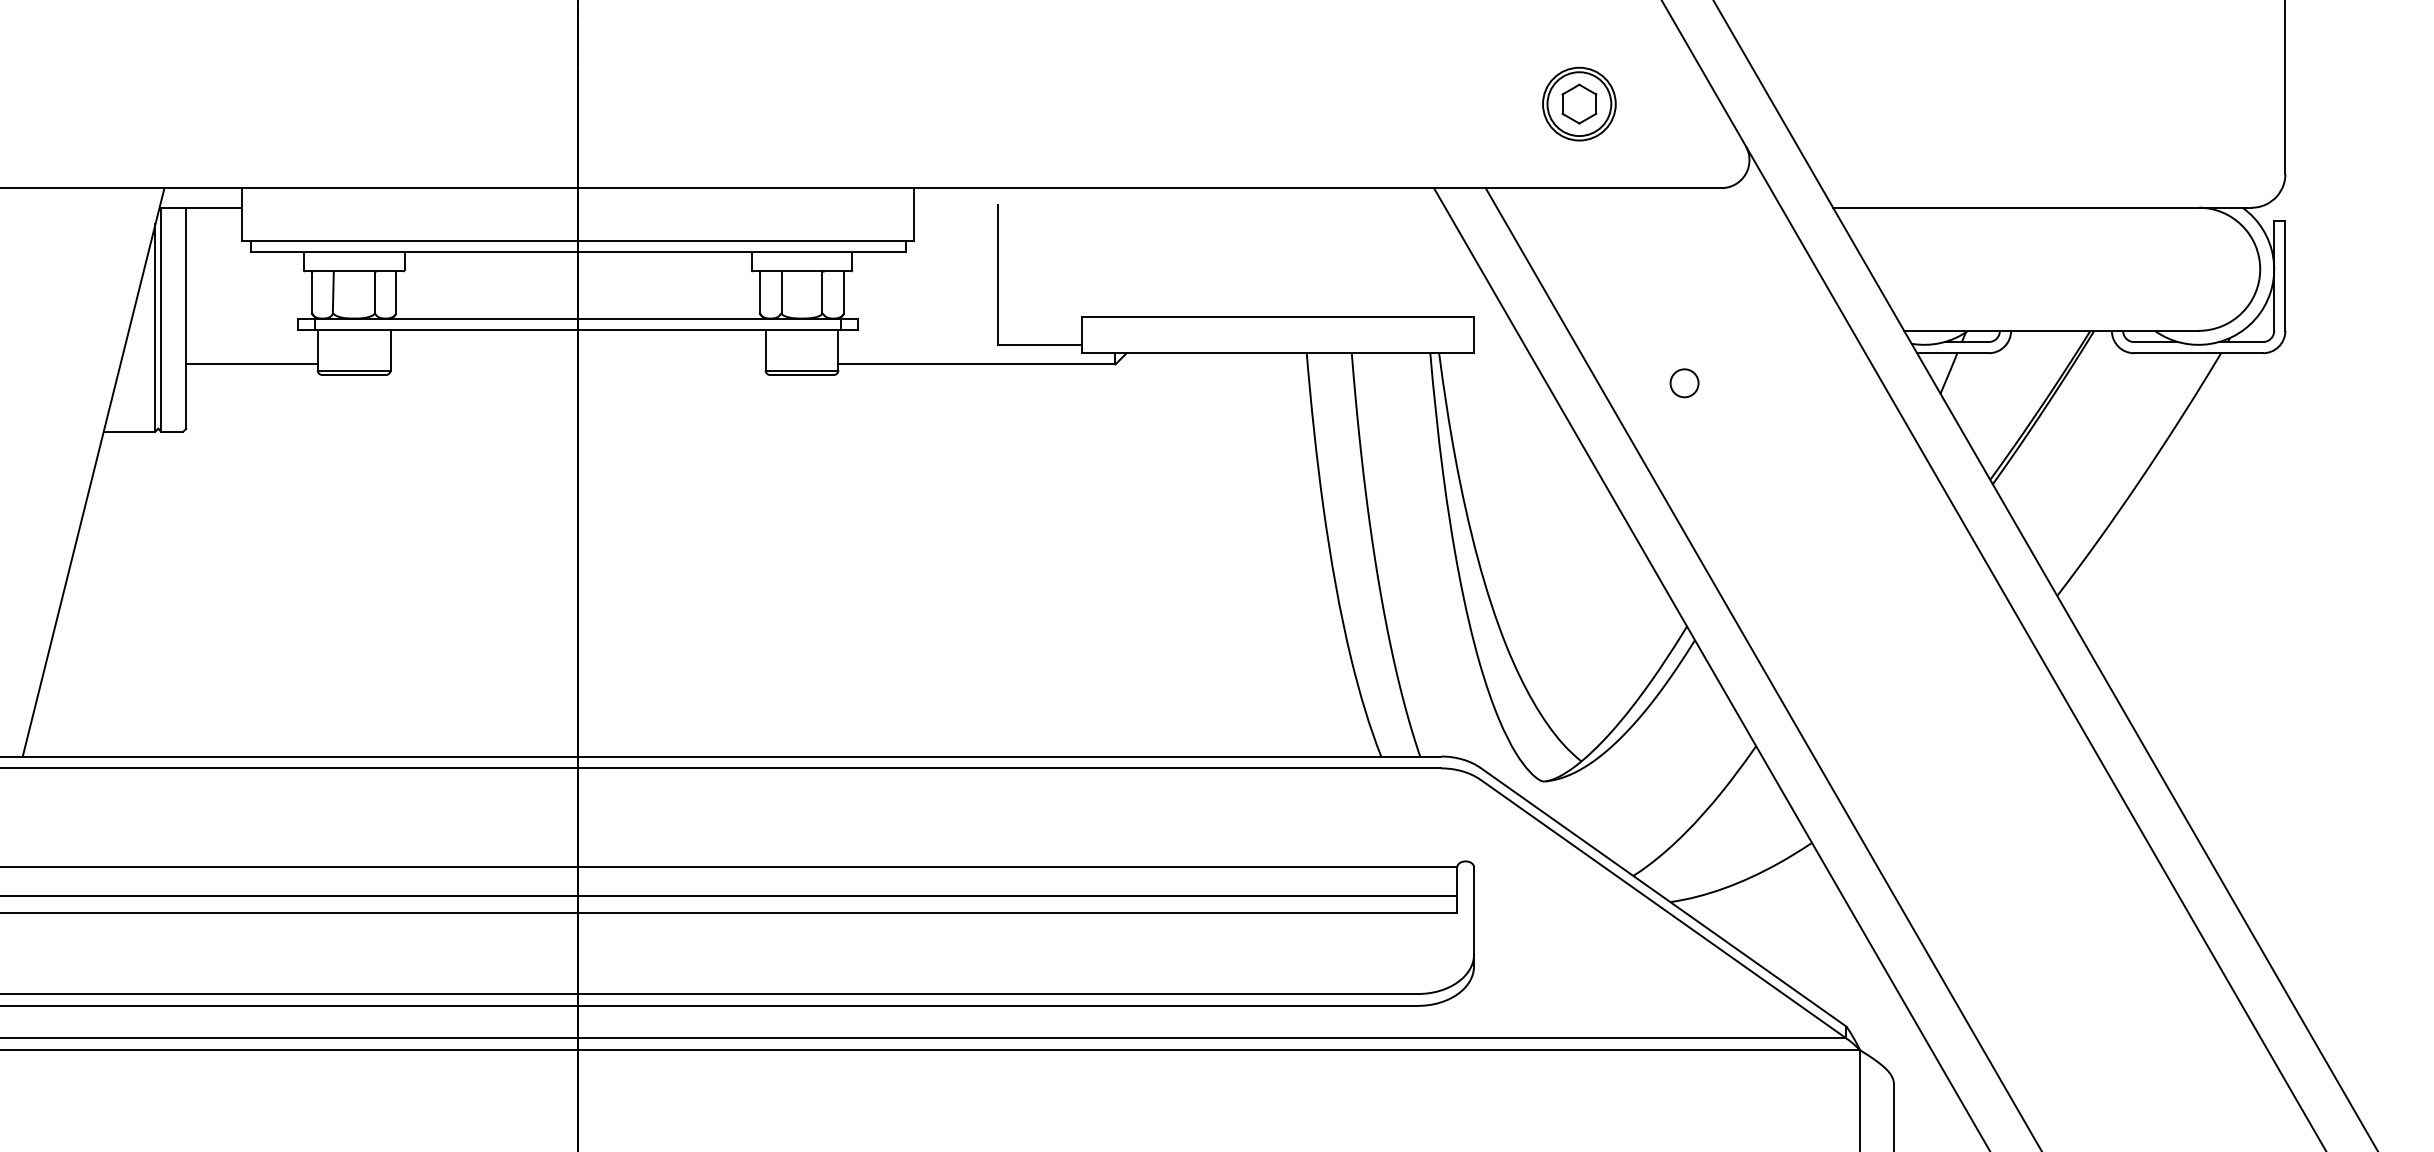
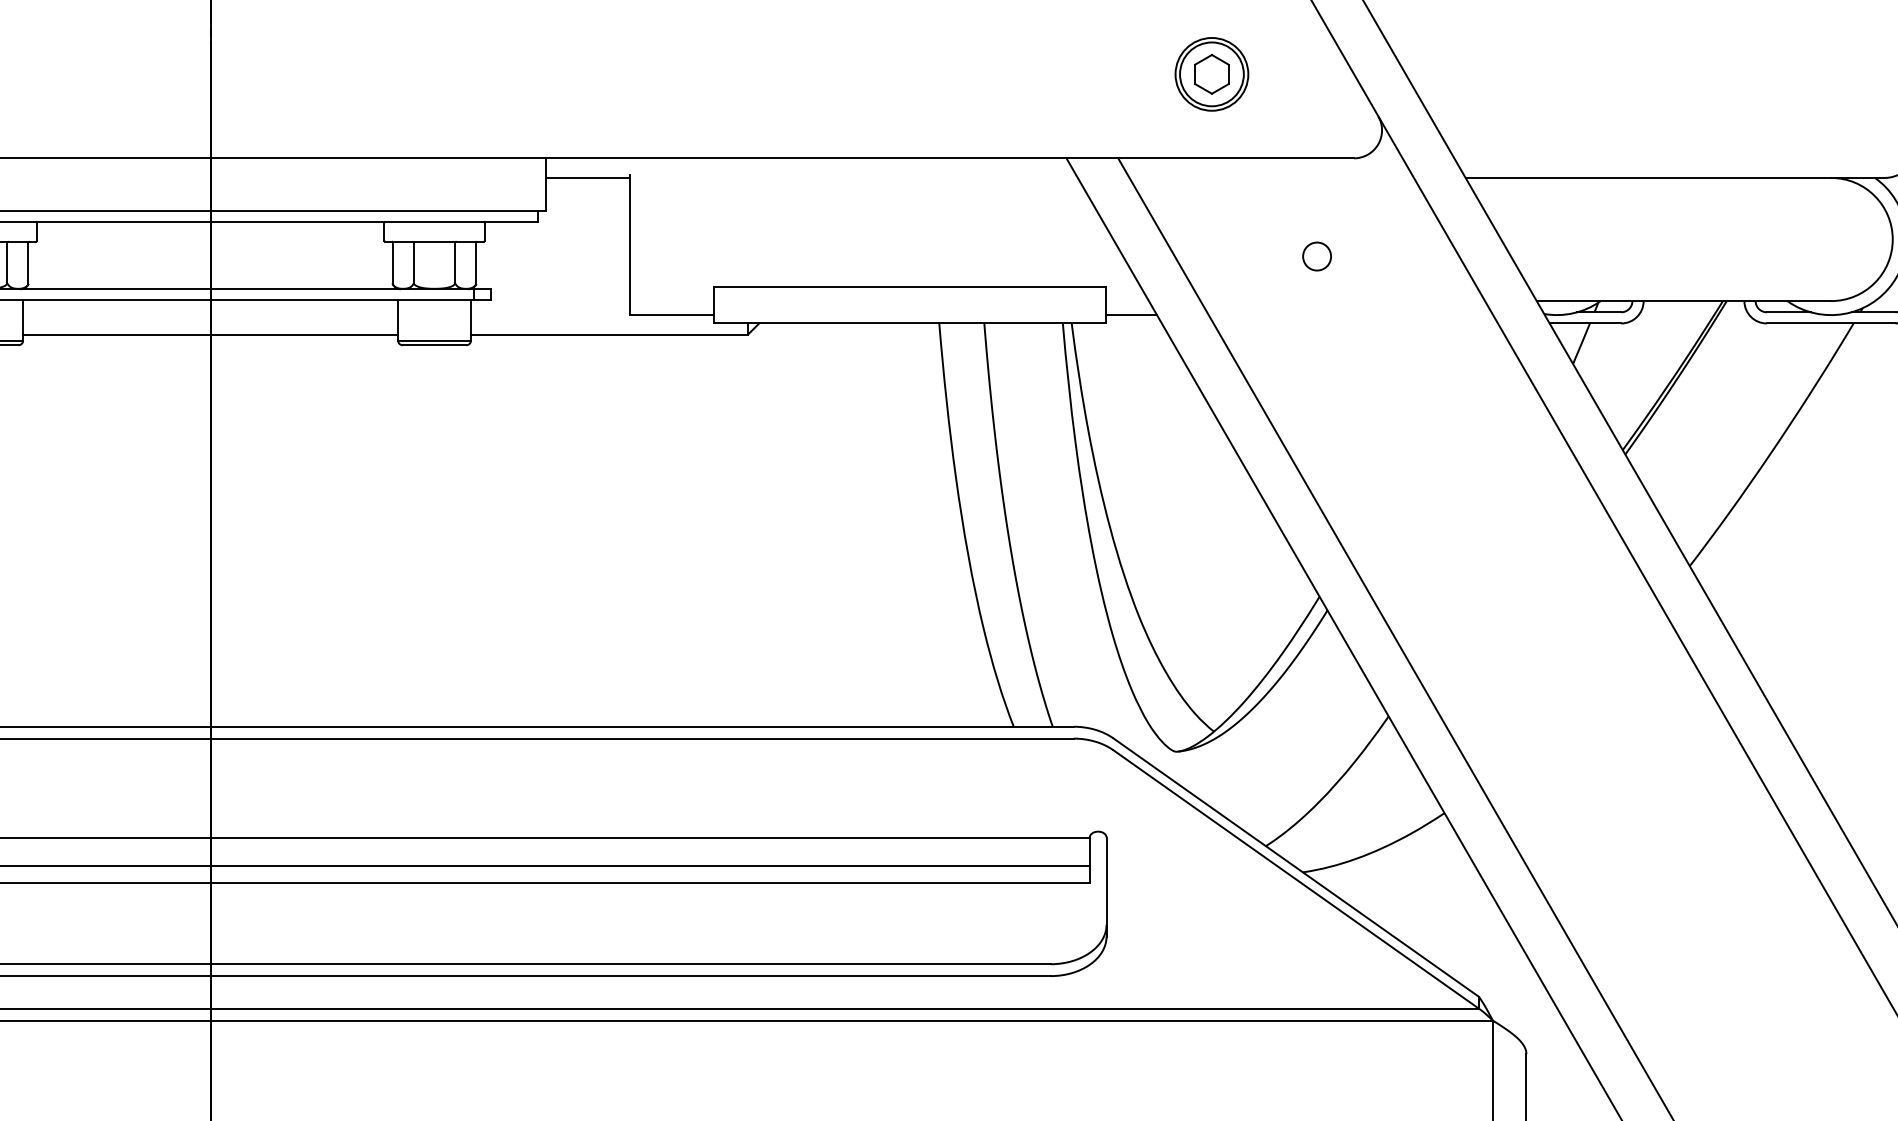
line: (955, 207) -> (588, 177), added
line: (1498, 344) -> (1131, 314), added
line: (577, 364) -> (210, 334), added
circle: (1684, 383) -> (1317, 256), moved

